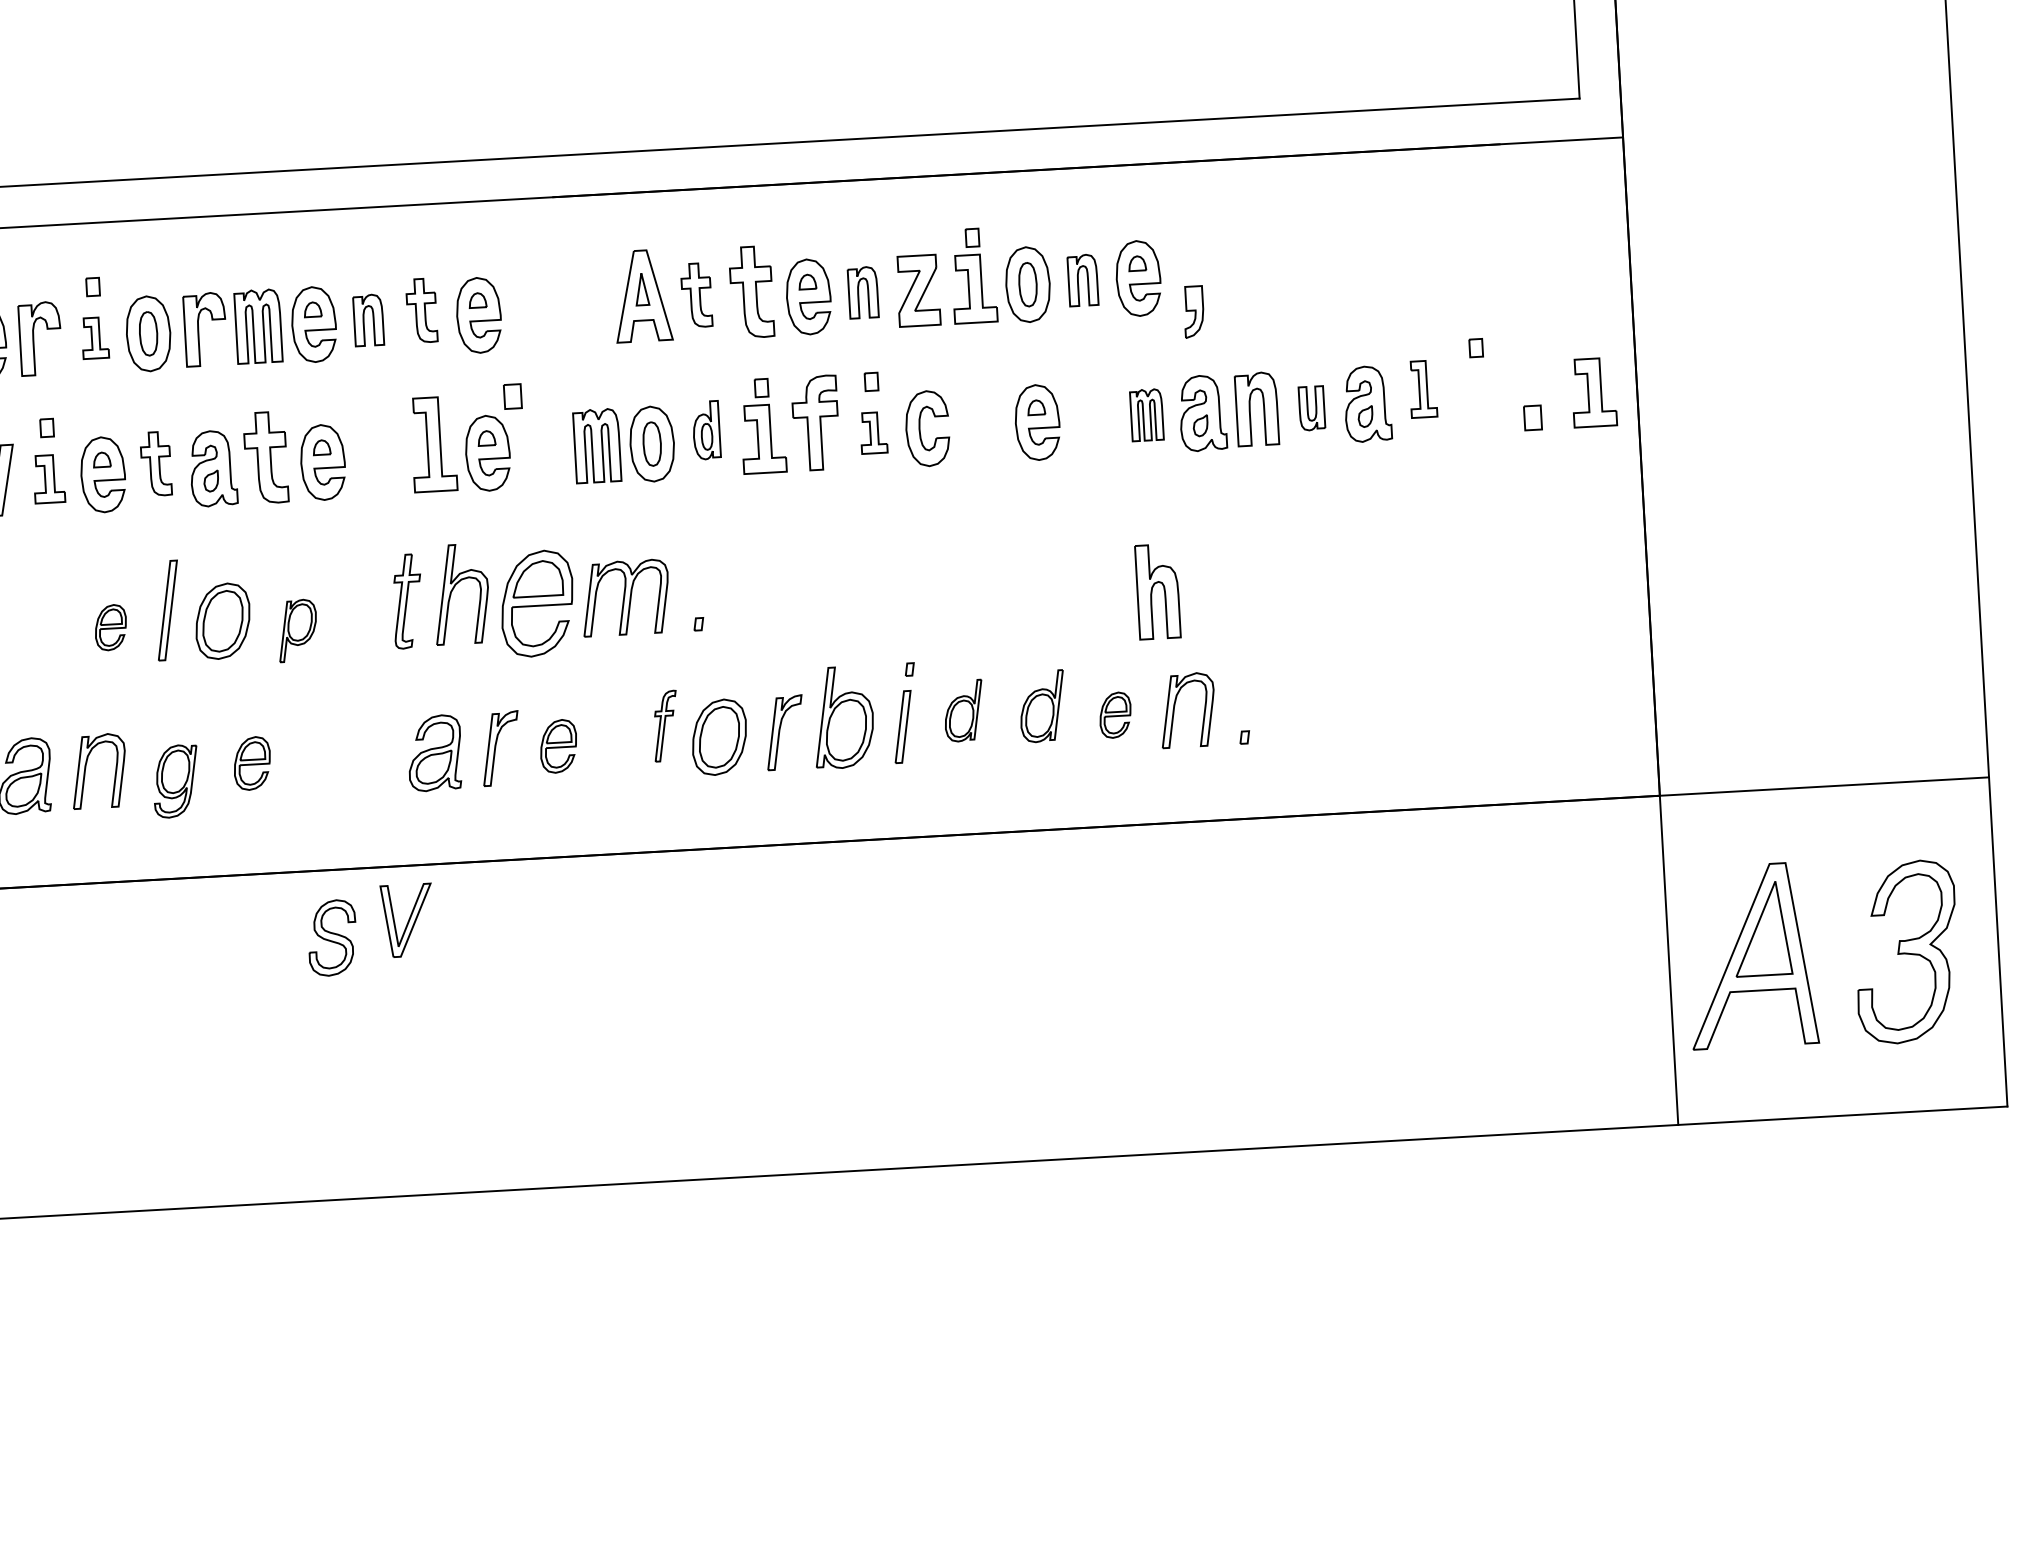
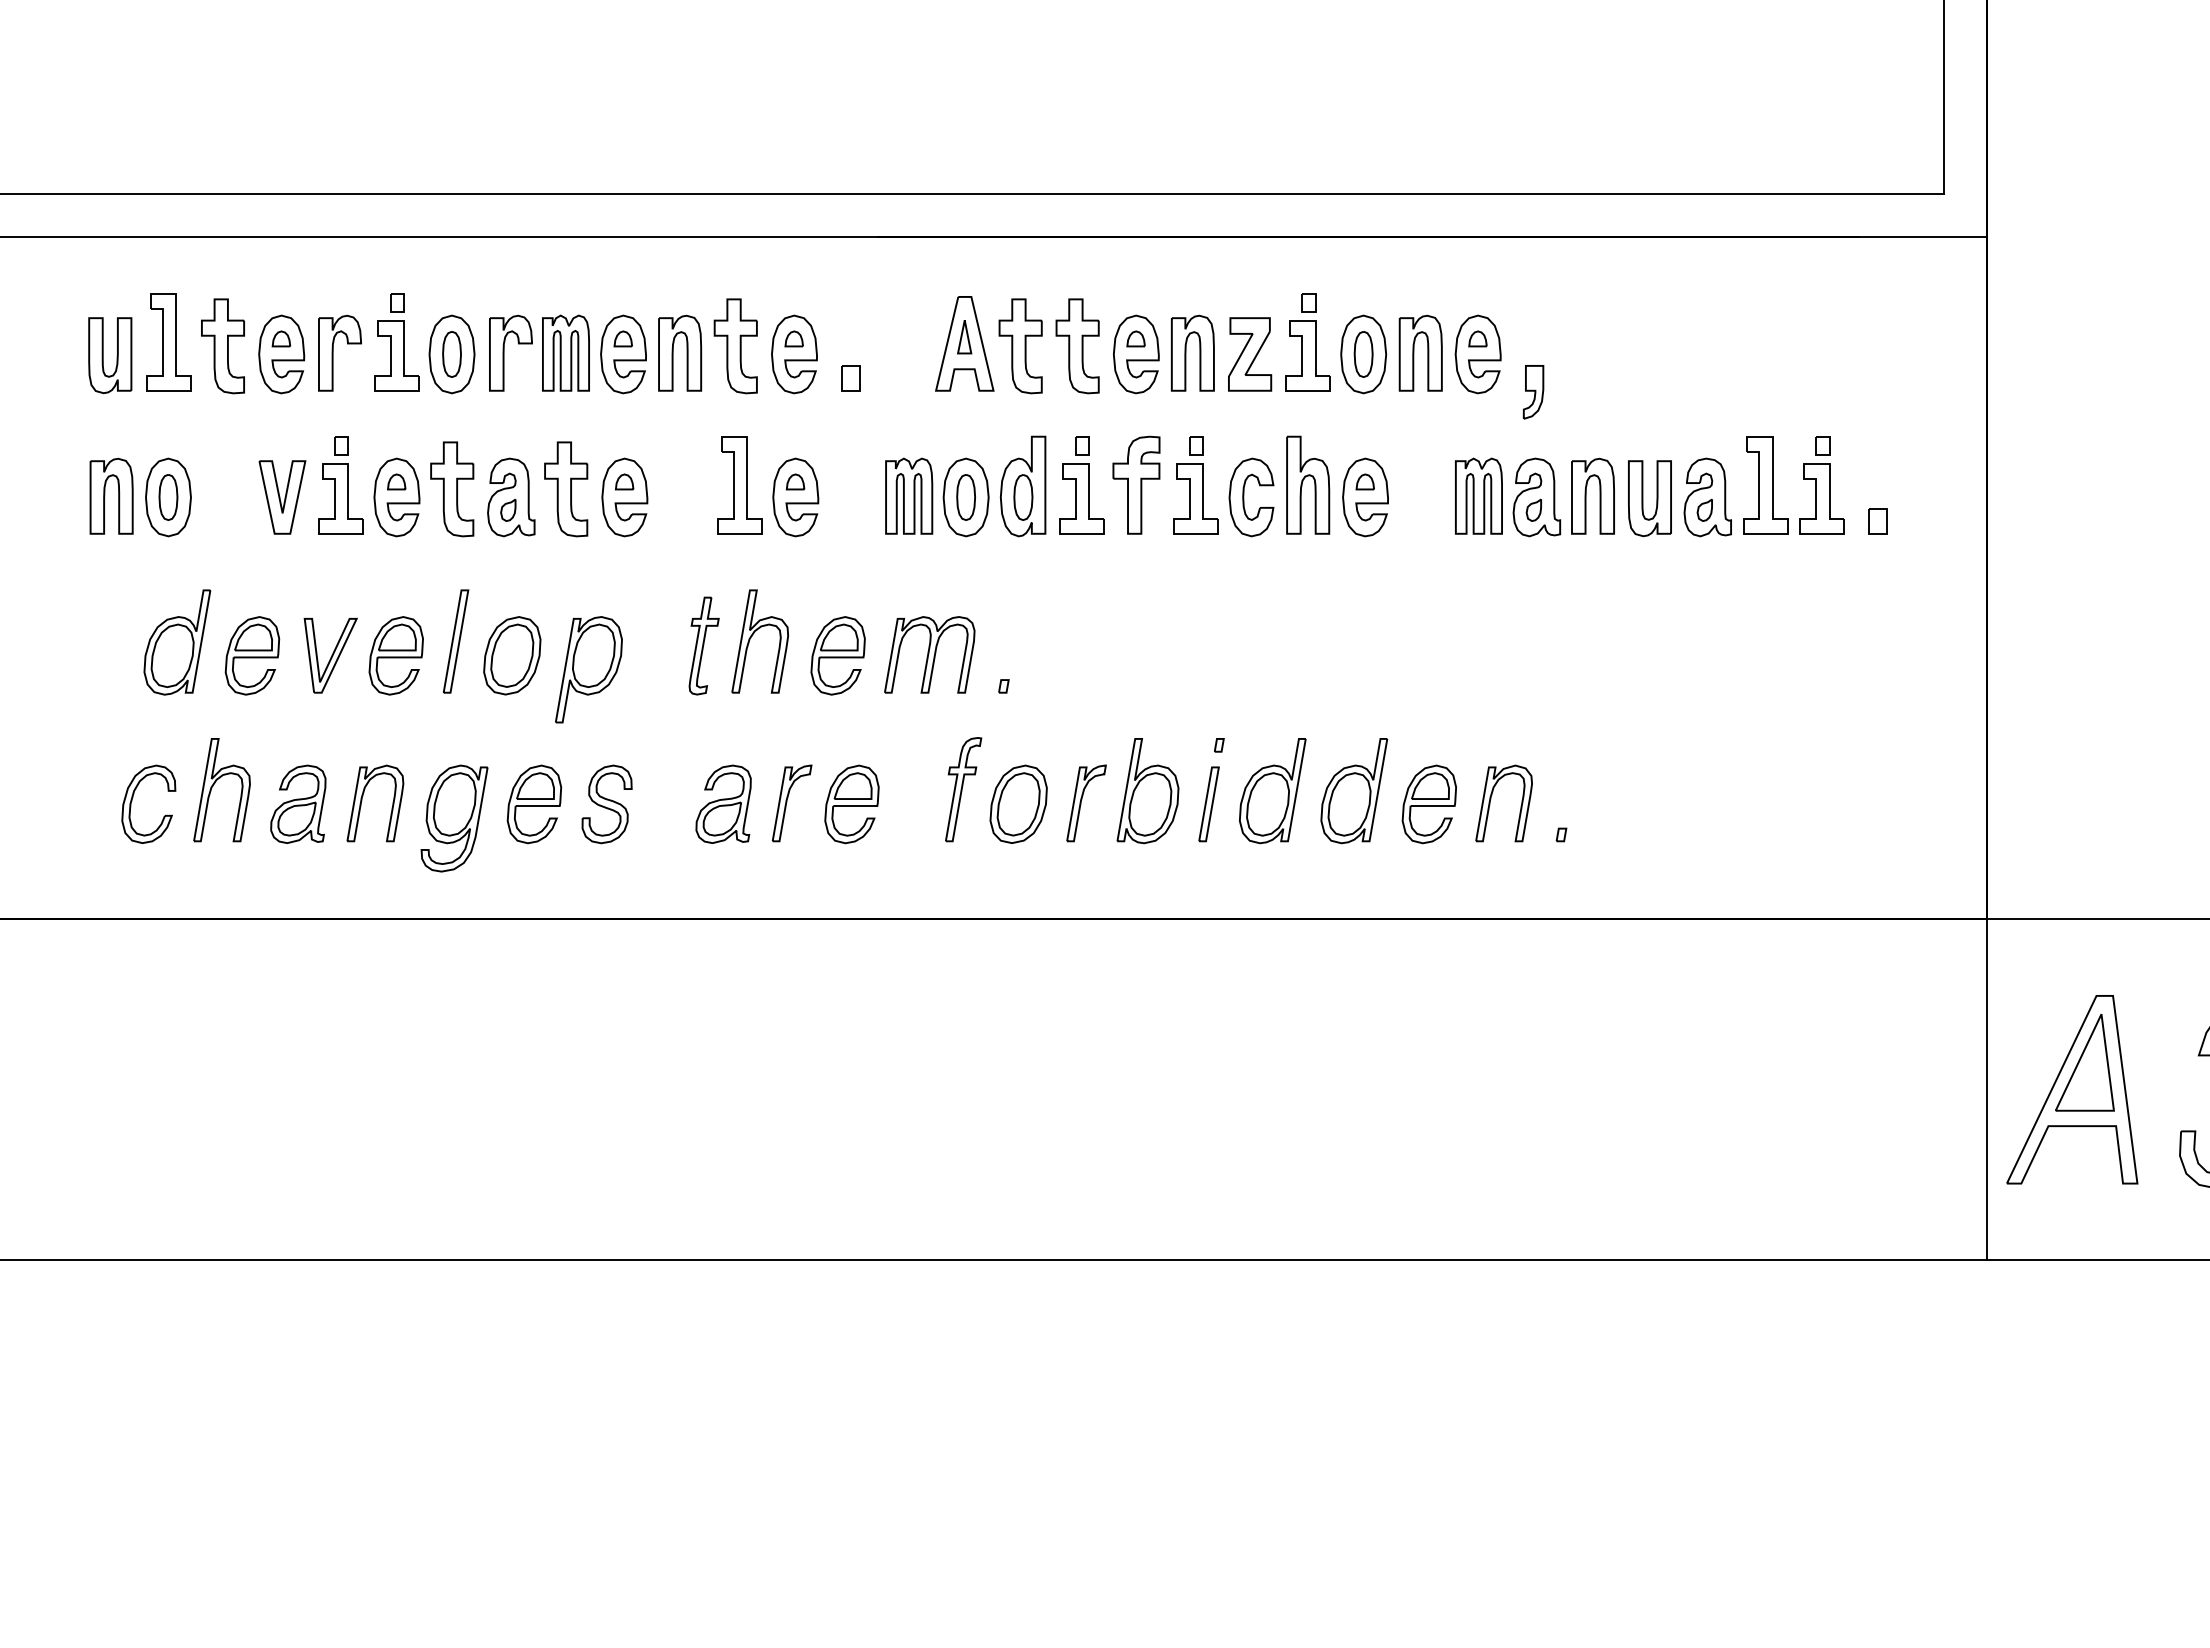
part: (1082, 279) -> (1420, 352), size x1.43
part: (862, 292) -> (1192, 352), size x1.43
part: (696, 295) -> (1020, 346), size x1.43
part: (421, 310) -> (735, 346), size x1.43
part: (368, 319) -> (680, 352), size x1.43
part: (95, 337) -> (396, 355), size x1.67
part: (1422, 389) -> (1765, 485), size x1.67
part: (1593, 392) -> (1821, 498), moved
part: (512, 396) -> (850, 378), moved
part: (1311, 408) -> (1649, 498), size x1.67
part: (1146, 414) -> (1478, 495), size x1.43
part: (706, 430) -> (1022, 486), size x1.67
part: (873, 432) -> (1195, 498), size x1.67
part: (156, 464) -> (452, 489), size x1.43
part: (48, 478) -> (340, 498), size x1.43
part: (1158, 590) -> (1308, 484), moved
part: (536, 603) -> (837, 655), size x0.71
part: (110, 627) -> (395, 655), size x1.67
part: (297, 630) -> (588, 669), size x1.67
part: (1042, 706) -> (1354, 791), size x1.43
part: (963, 711) -> (1272, 791), size x1.67
part: (1114, 715) -> (1428, 804), size x1.67
part: (665, 725) -> (963, 789), size x1.43
part: (558, 746) -> (851, 804), size x1.43
part: (252, 763) -> (534, 804), size x1.43
part: (175, 781) -> (454, 818), size x1.43
part: (407, 920) -> (330, 655), moved
part: (331, 938) -> (606, 804), moved

